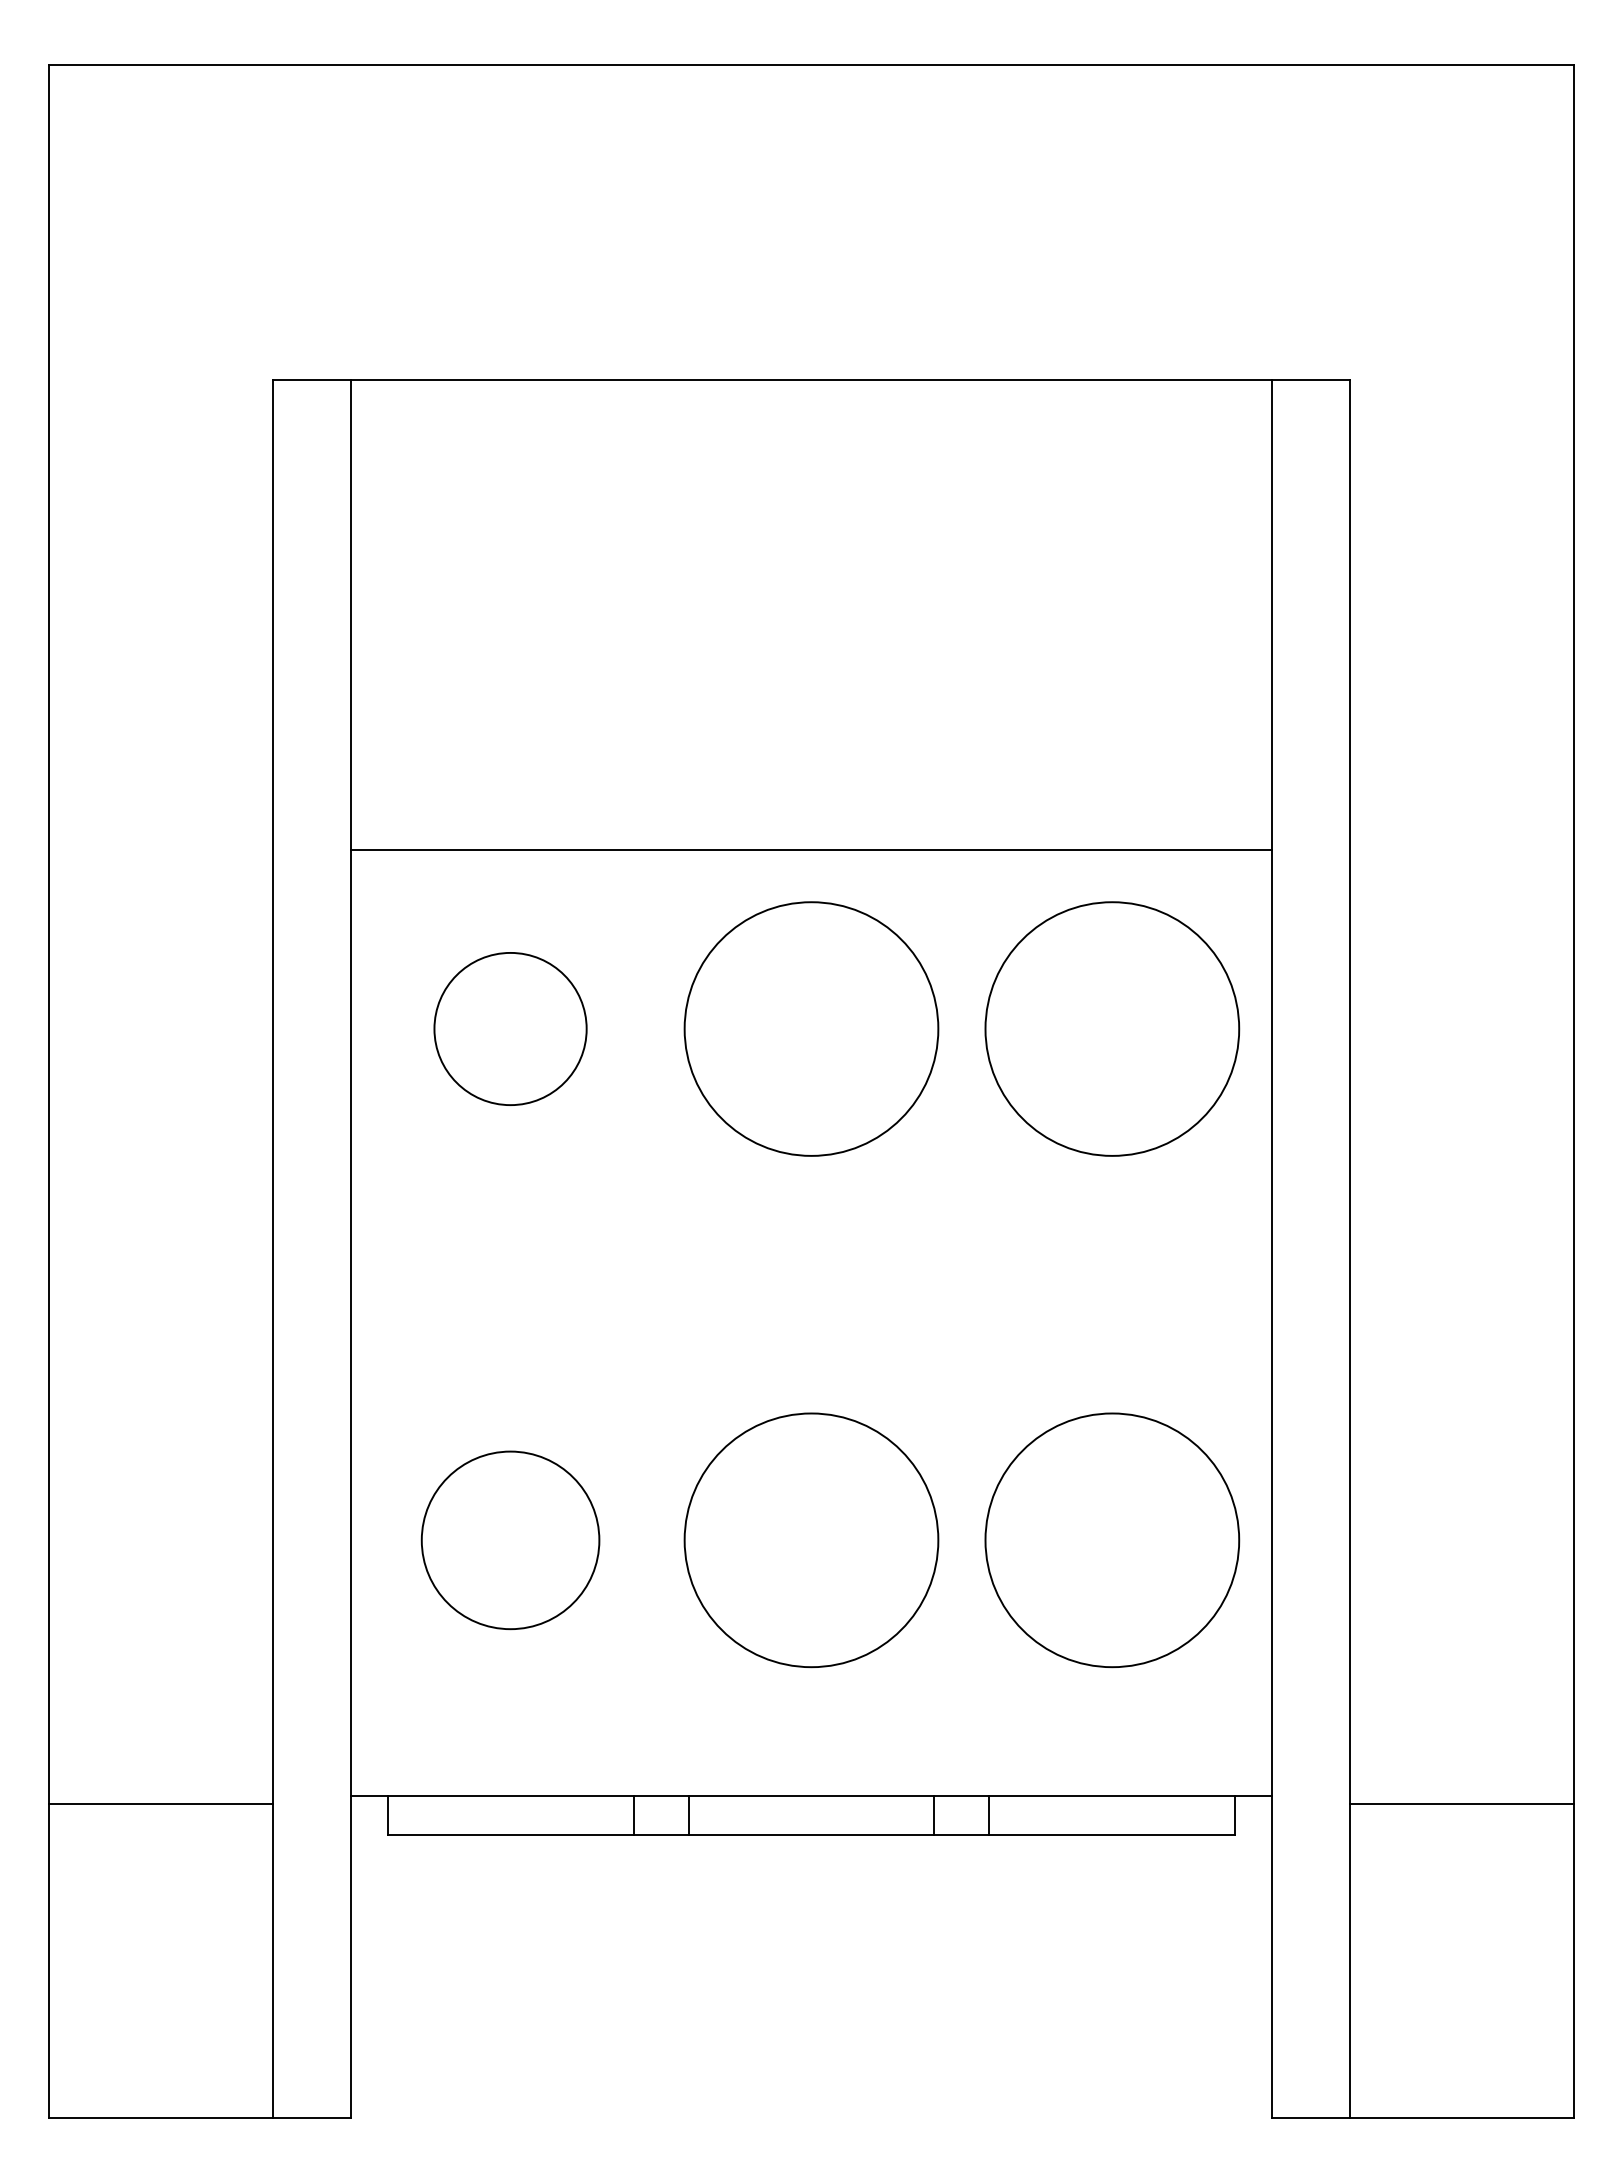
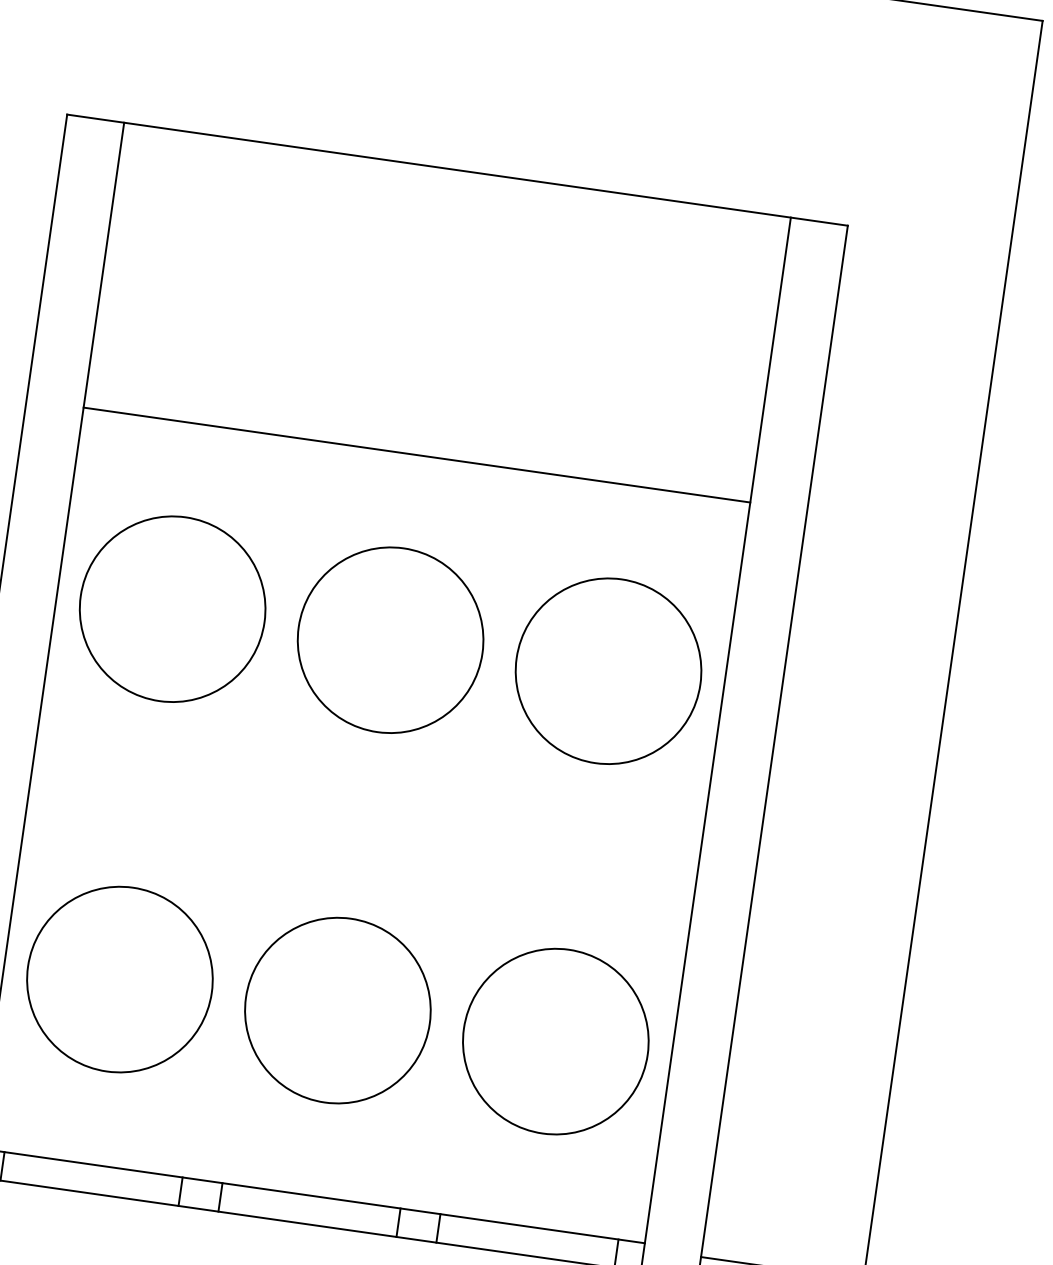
line: (811, 850) -> (416, 455), moved
circle: (510, 1028) -> (172, 608), size x1.67
circle: (510, 1540) -> (119, 979), size x1.43

